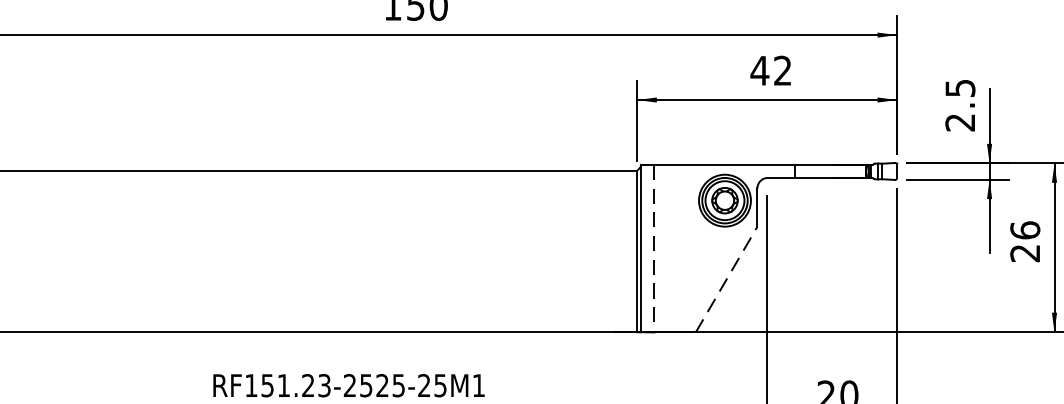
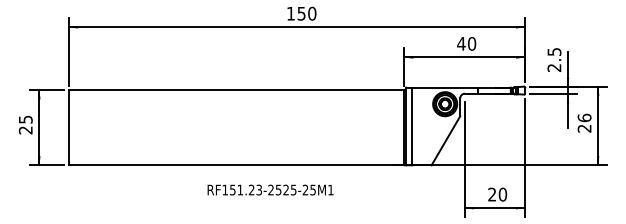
text: (783, 69) -> (472, 43), 42 -> 40
line: (654, 248) -> (412, 126), dashed -> solid
line: (727, 278) -> (446, 140), dashed -> solid

